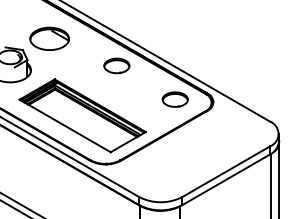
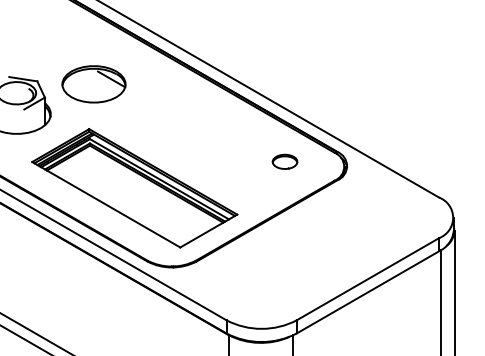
part: (49, 38) -> (93, 83), moved
part: (116, 65) -> (189, 106), removed
part: (174, 99) -> (283, 161), size x0.6

